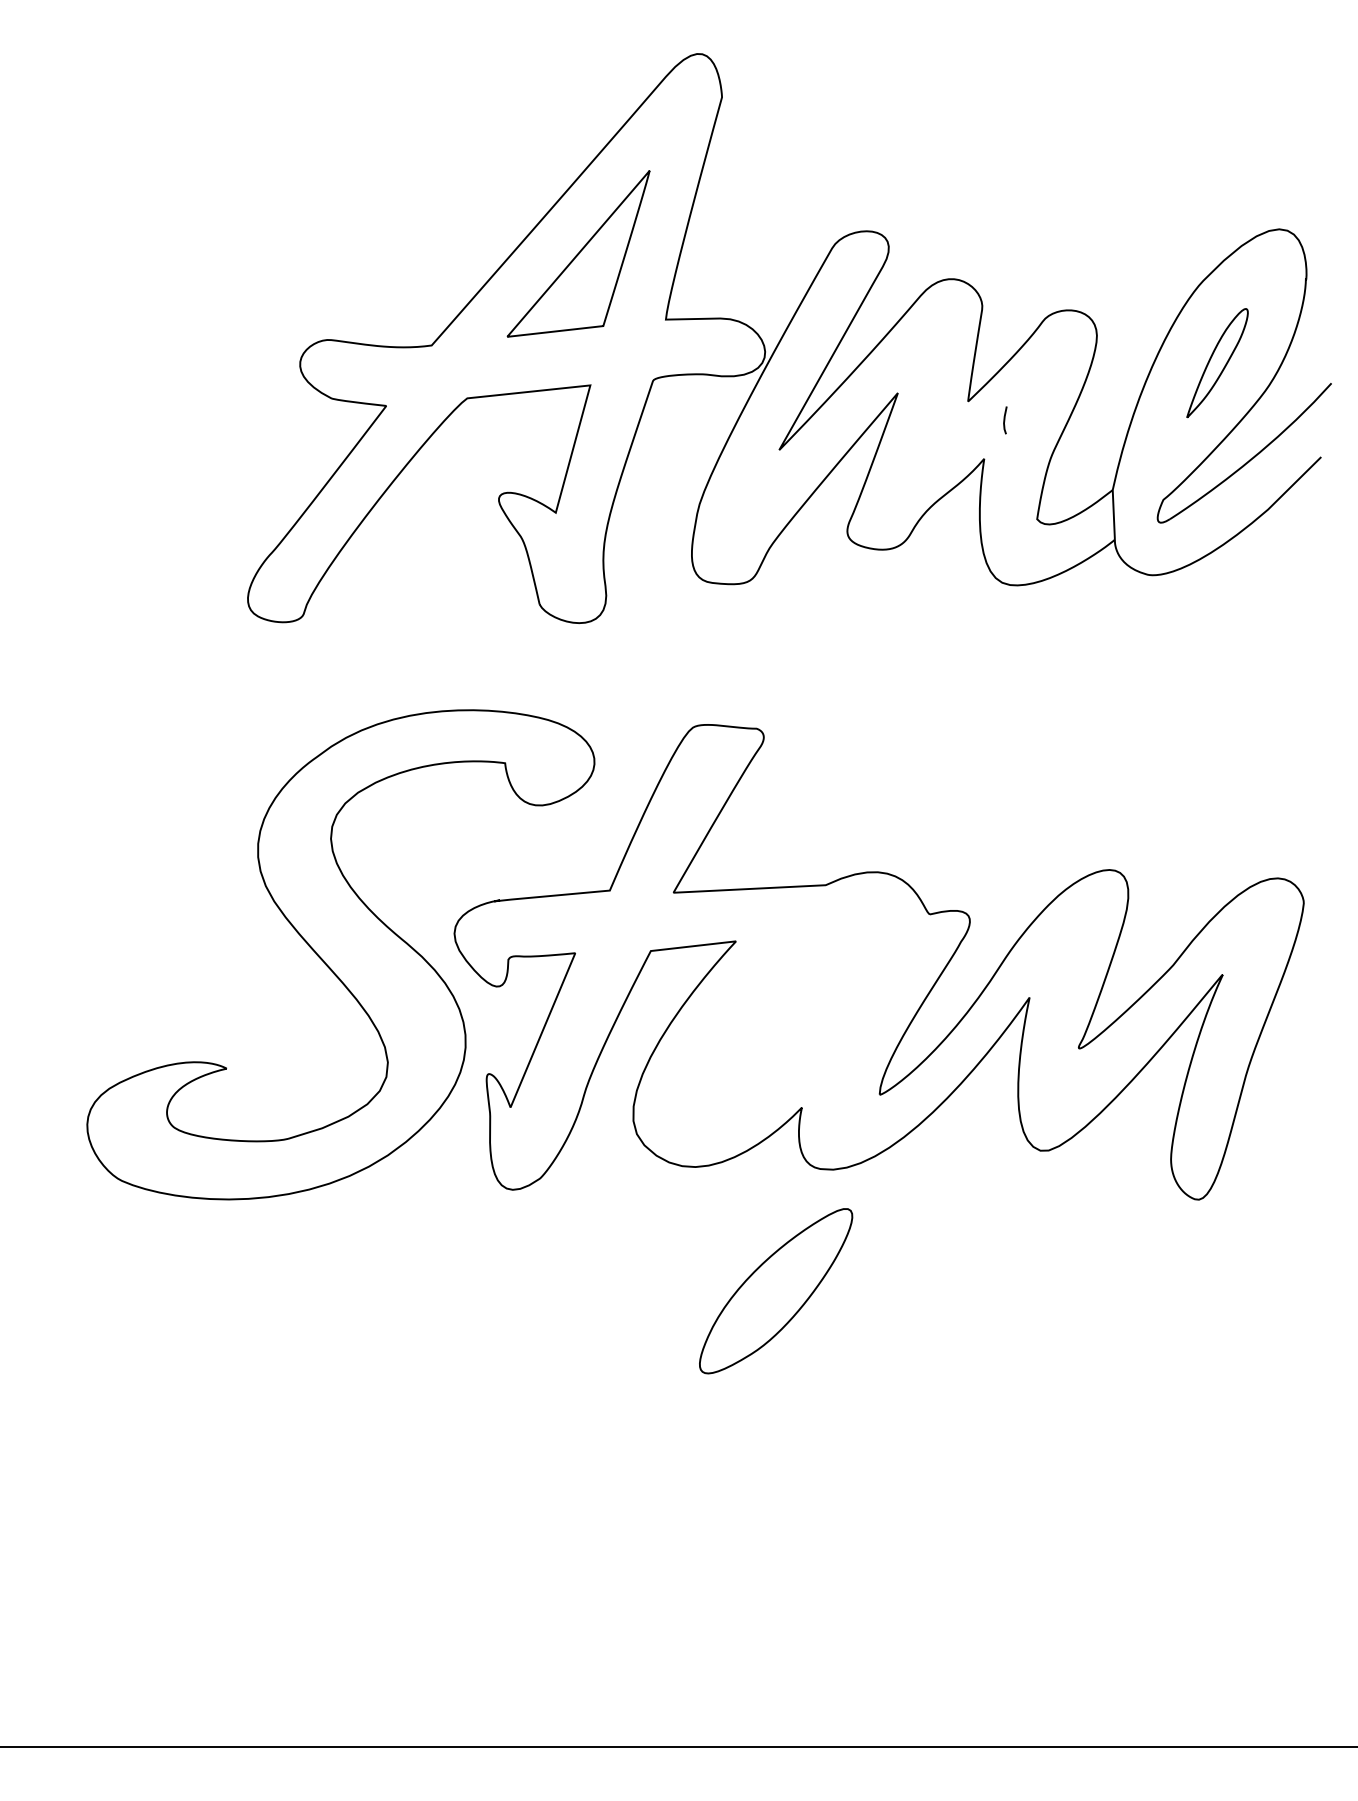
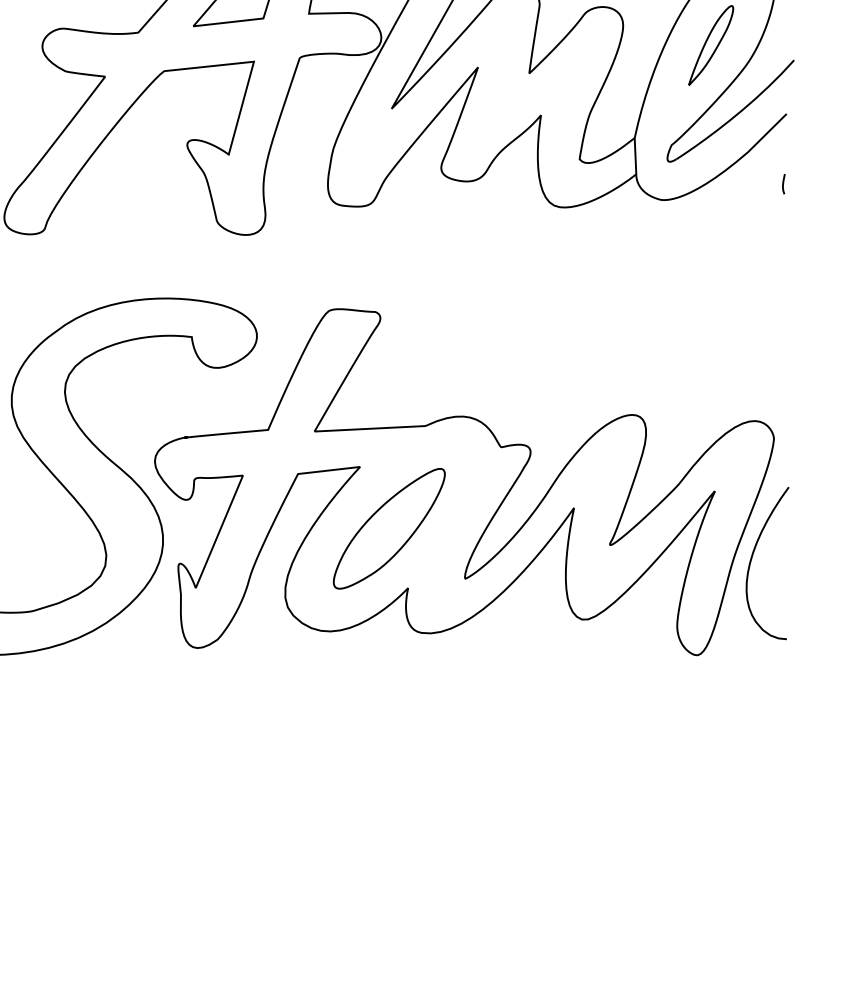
line: (1005, 420) -> (783, 184), moved
curve: (1274, 1065) -> (752, 557), added
part: (776, 1291) -> (389, 529), moved

